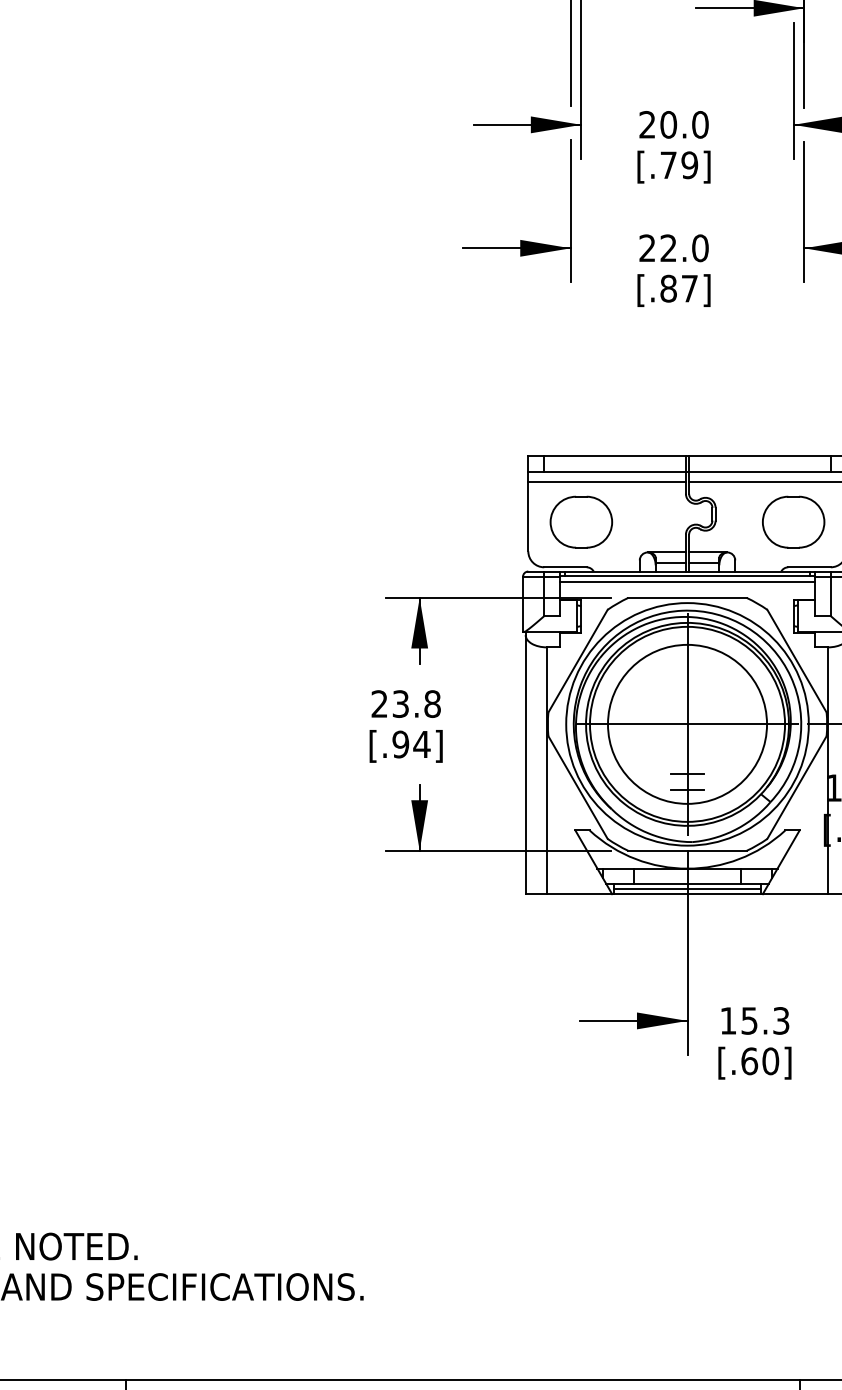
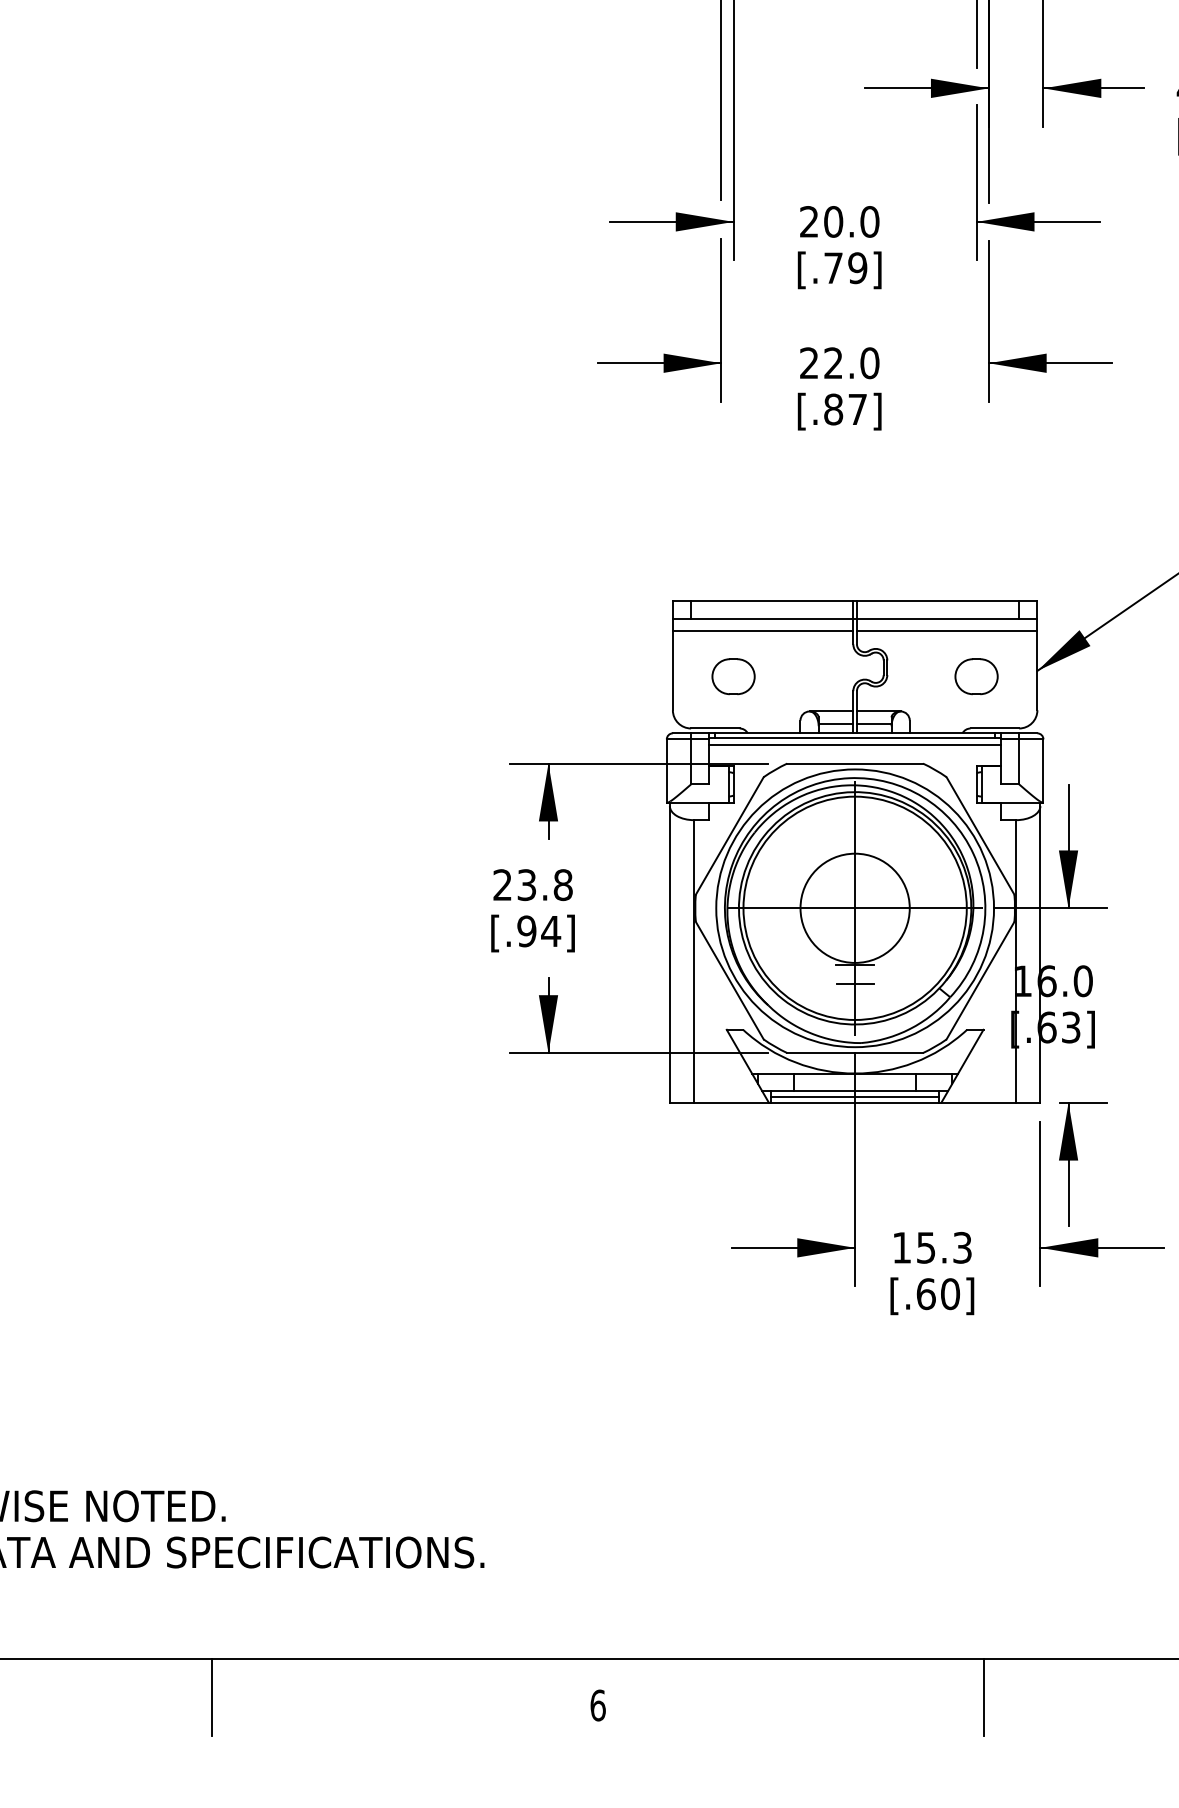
part: (581, 521) -> (733, 676), size x0.6
part: (793, 521) -> (976, 676), size x0.6
circle: (687, 724) -> (855, 908), size x0.6

